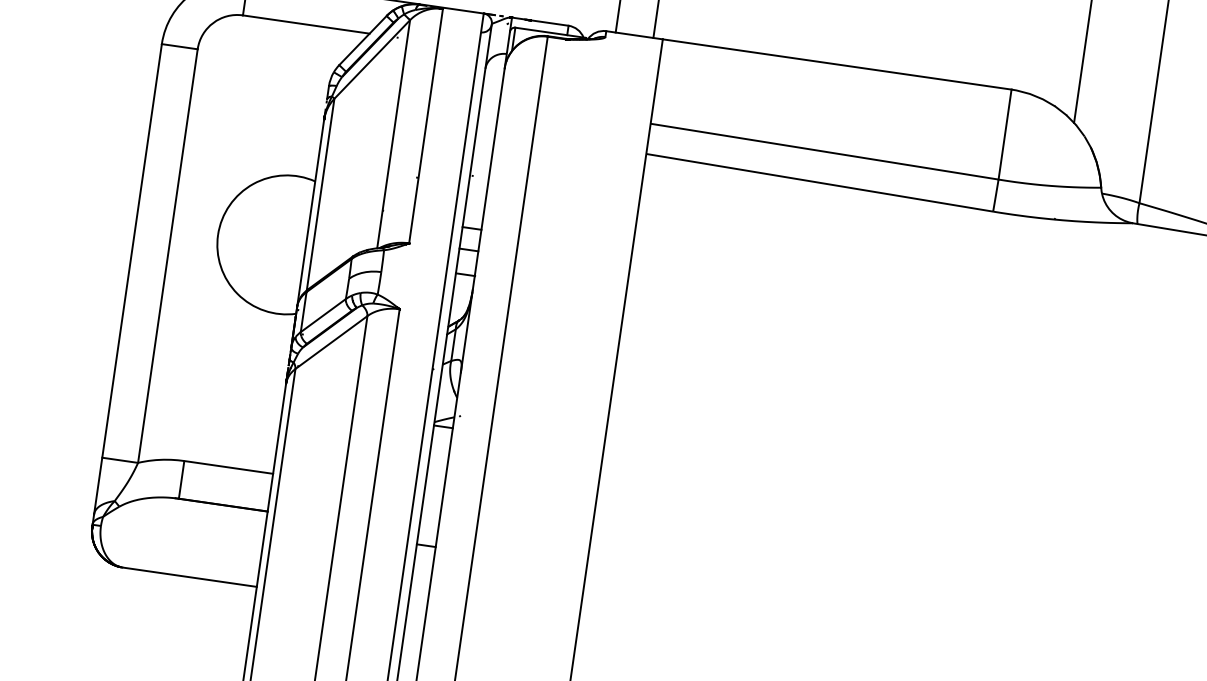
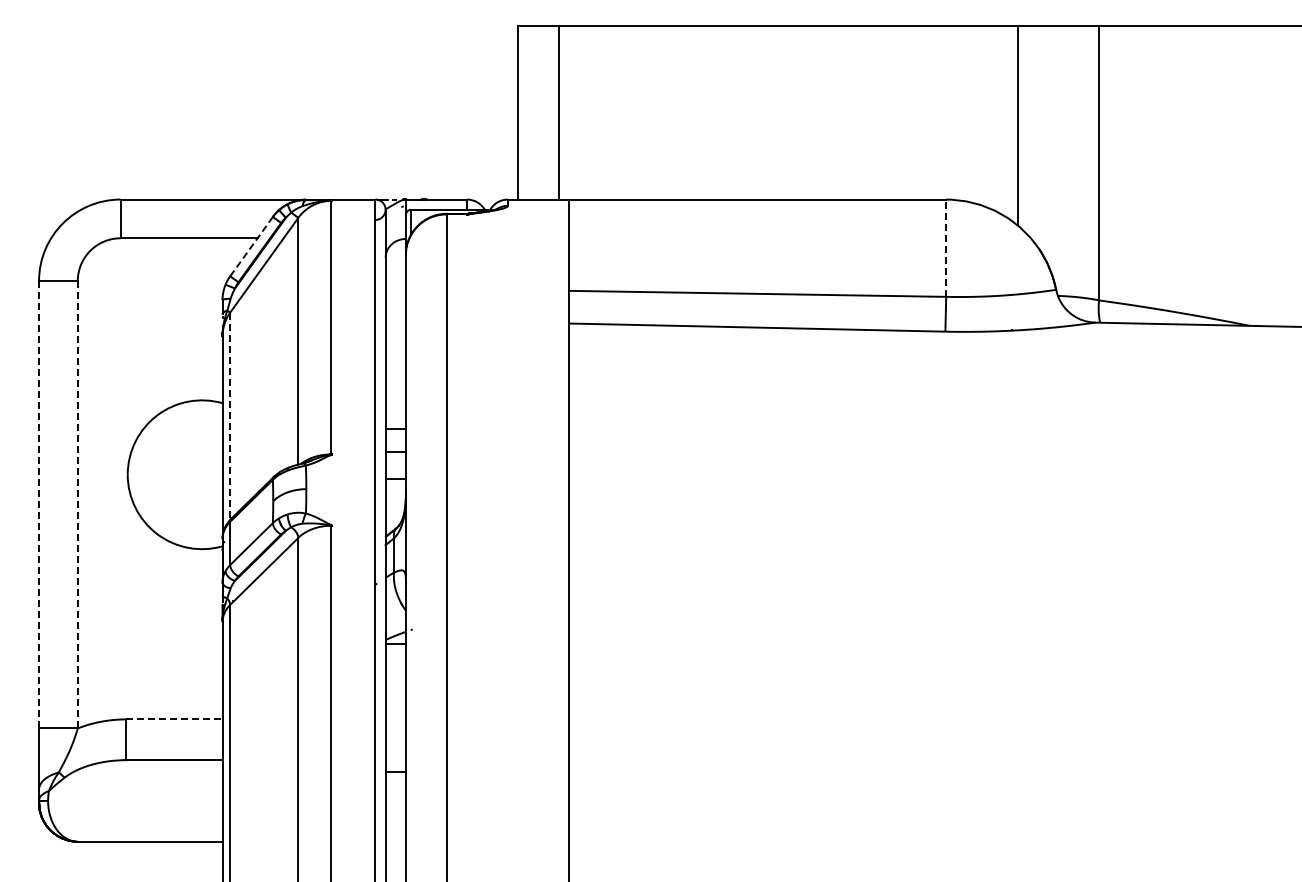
line: (362, 40) -> (251, 246), solid -> dashed
line: (1005, 134) -> (946, 248), solid -> dashed
line: (320, 194) -> (230, 416), solid -> dashed
line: (132, 250) -> (39, 504), solid -> dashed
line: (167, 255) -> (77, 504), solid -> dashed
line: (229, 467) -> (175, 719), solid -> dashed

